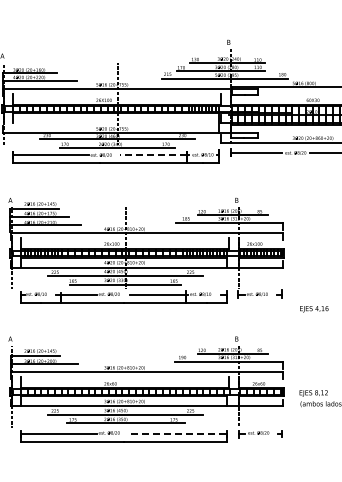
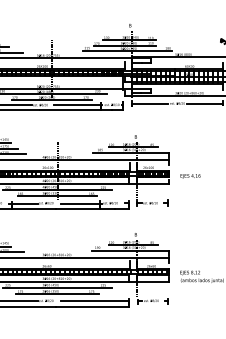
line: (153, 154) -> (77, 104), dashed -> solid
text: (314, 309) -> (190, 176), moved
line: (179, 433) -> (95, 301), dashed -> solid

